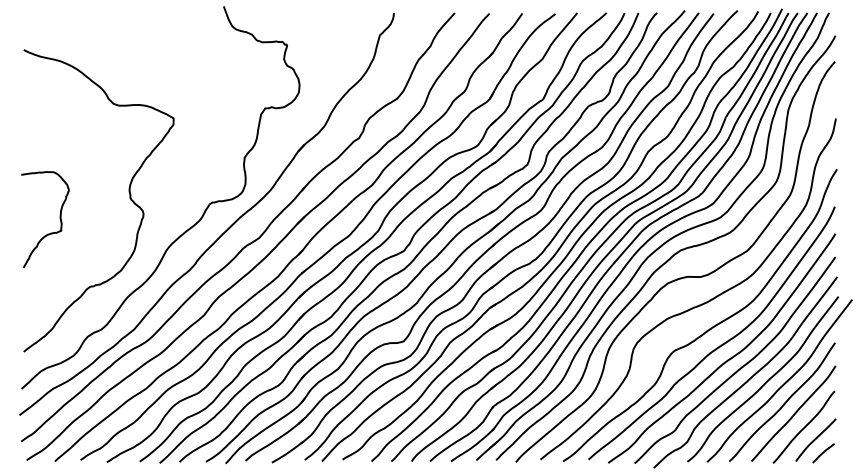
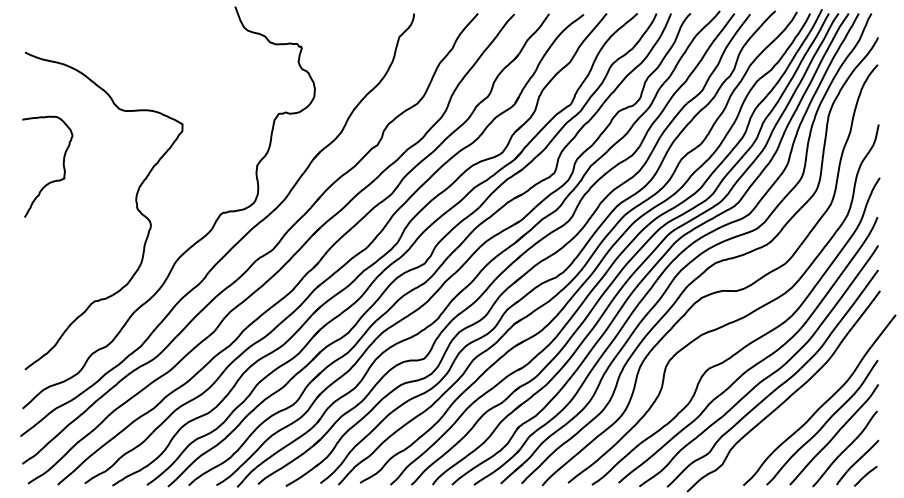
curve: (59, 217) -> (62, 164), moved
curve: (765, 382) -> (804, 401), removed

